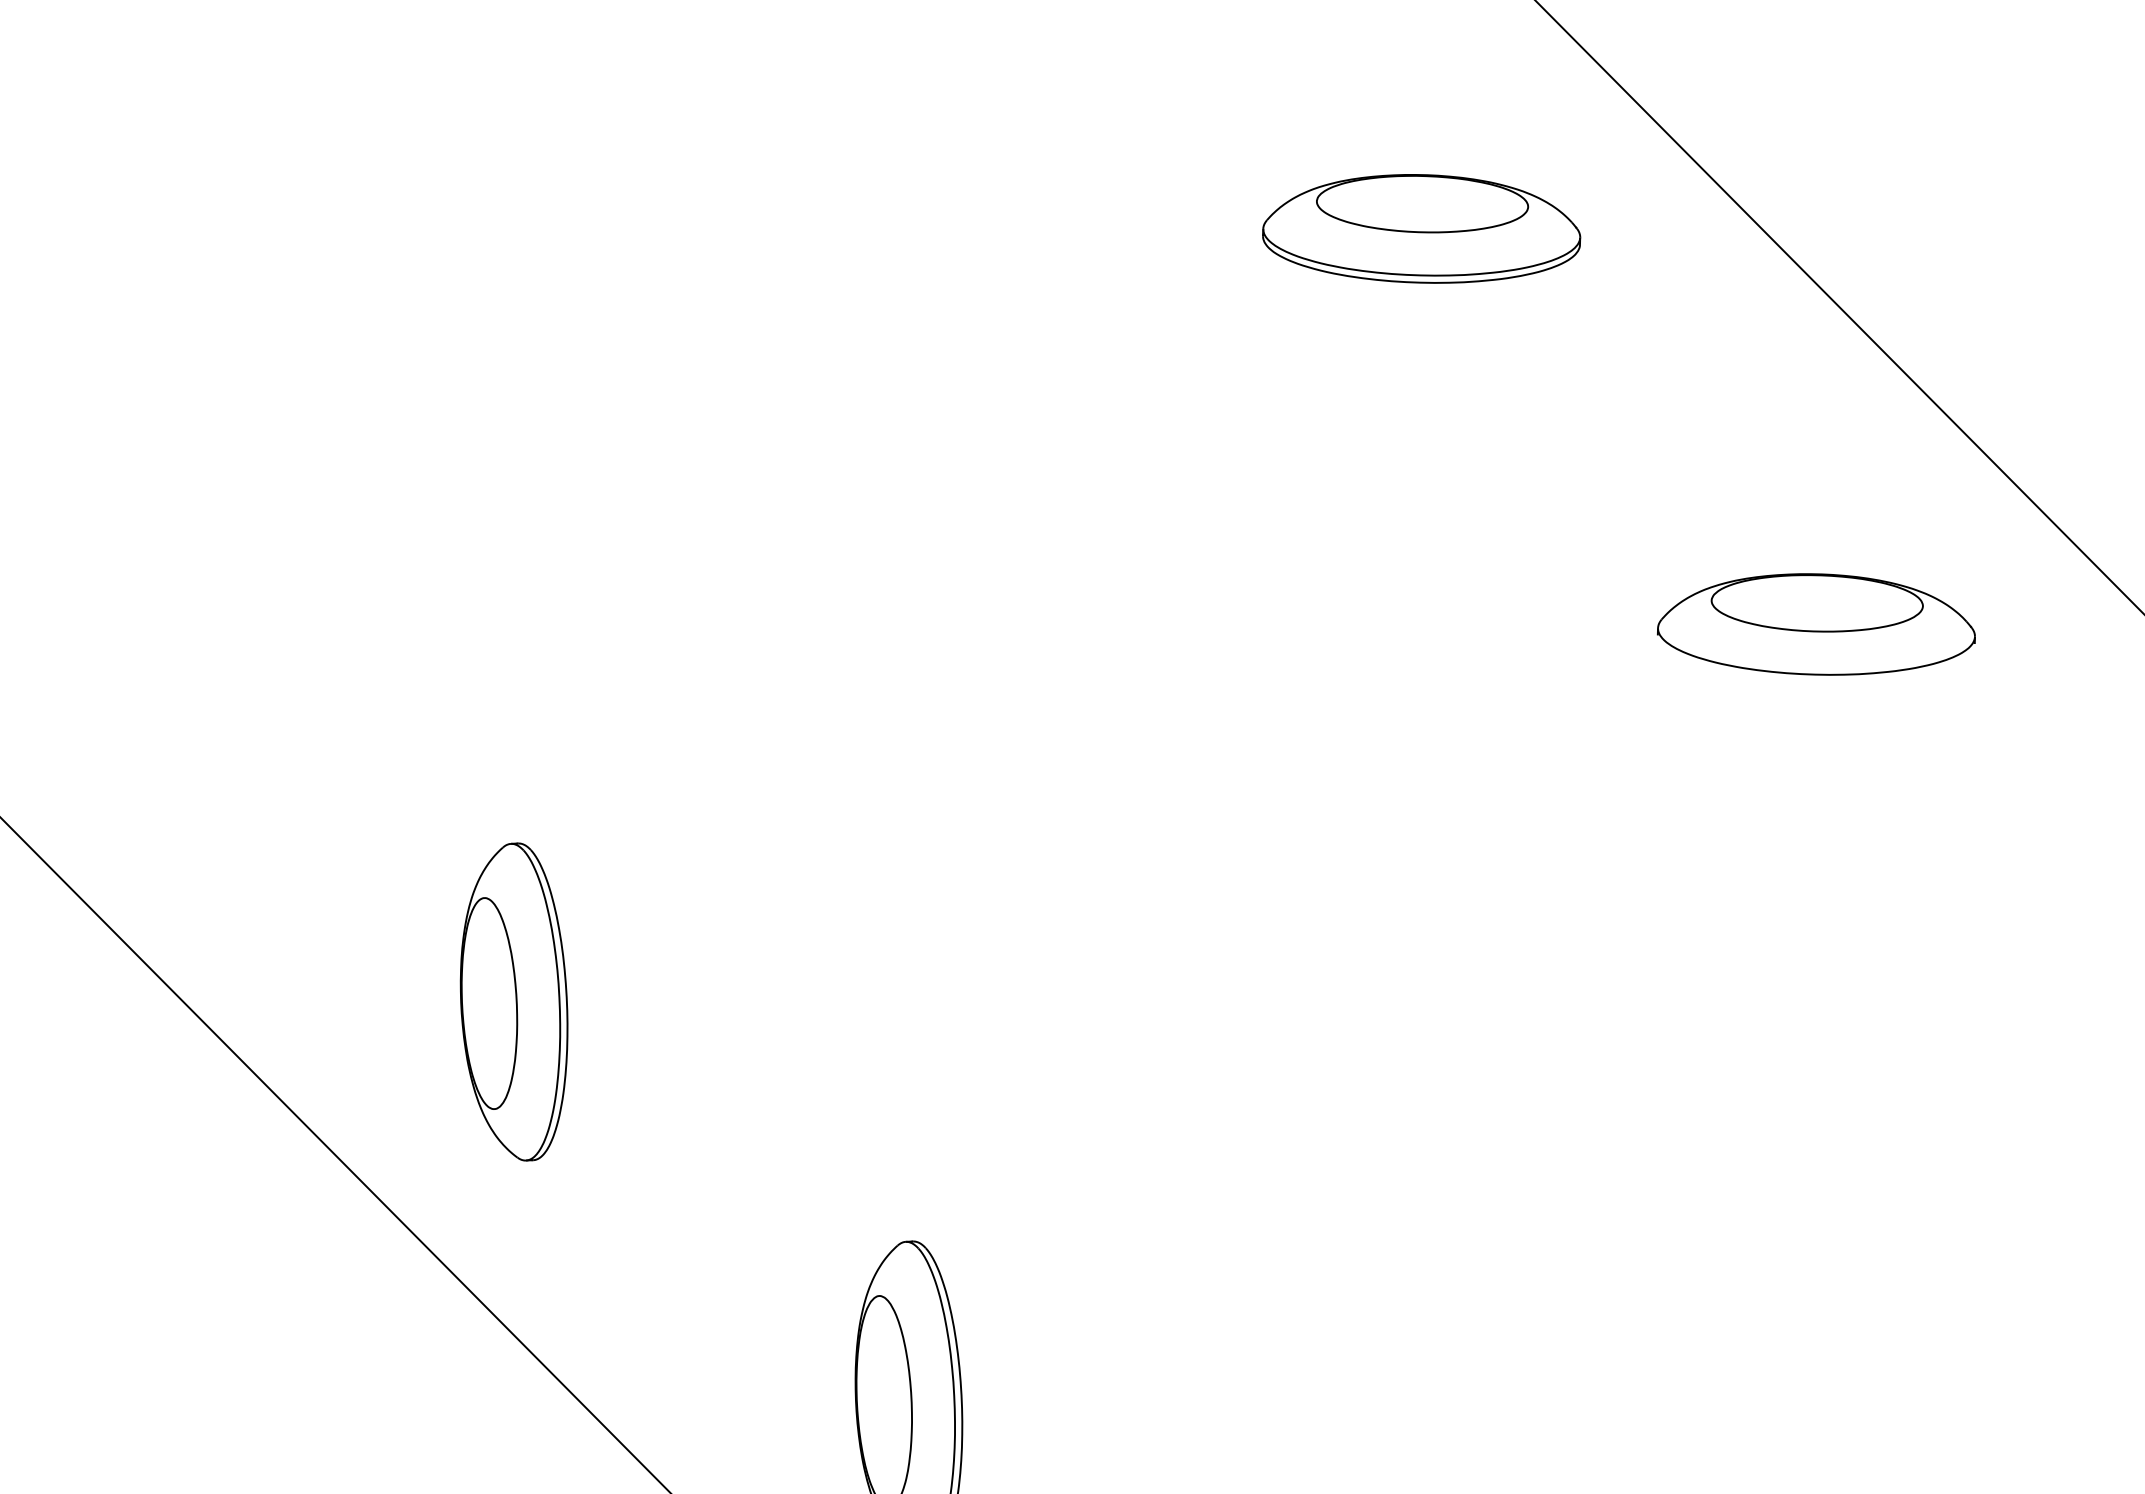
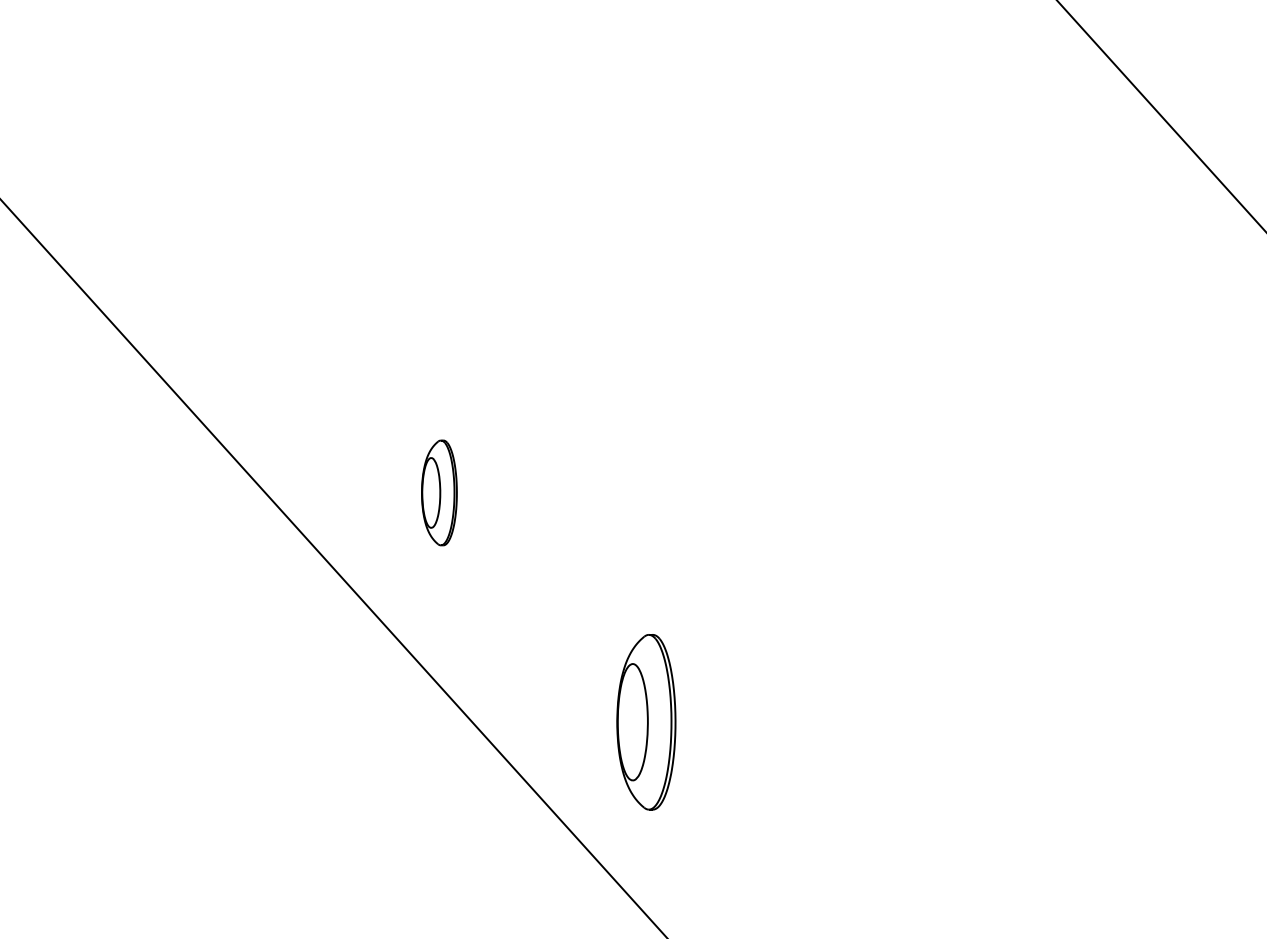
part: (1420, 228) -> (958, 90), removed
part: (1815, 624) -> (1165, 318), removed
part: (514, 1001) -> (439, 492), size x0.6

